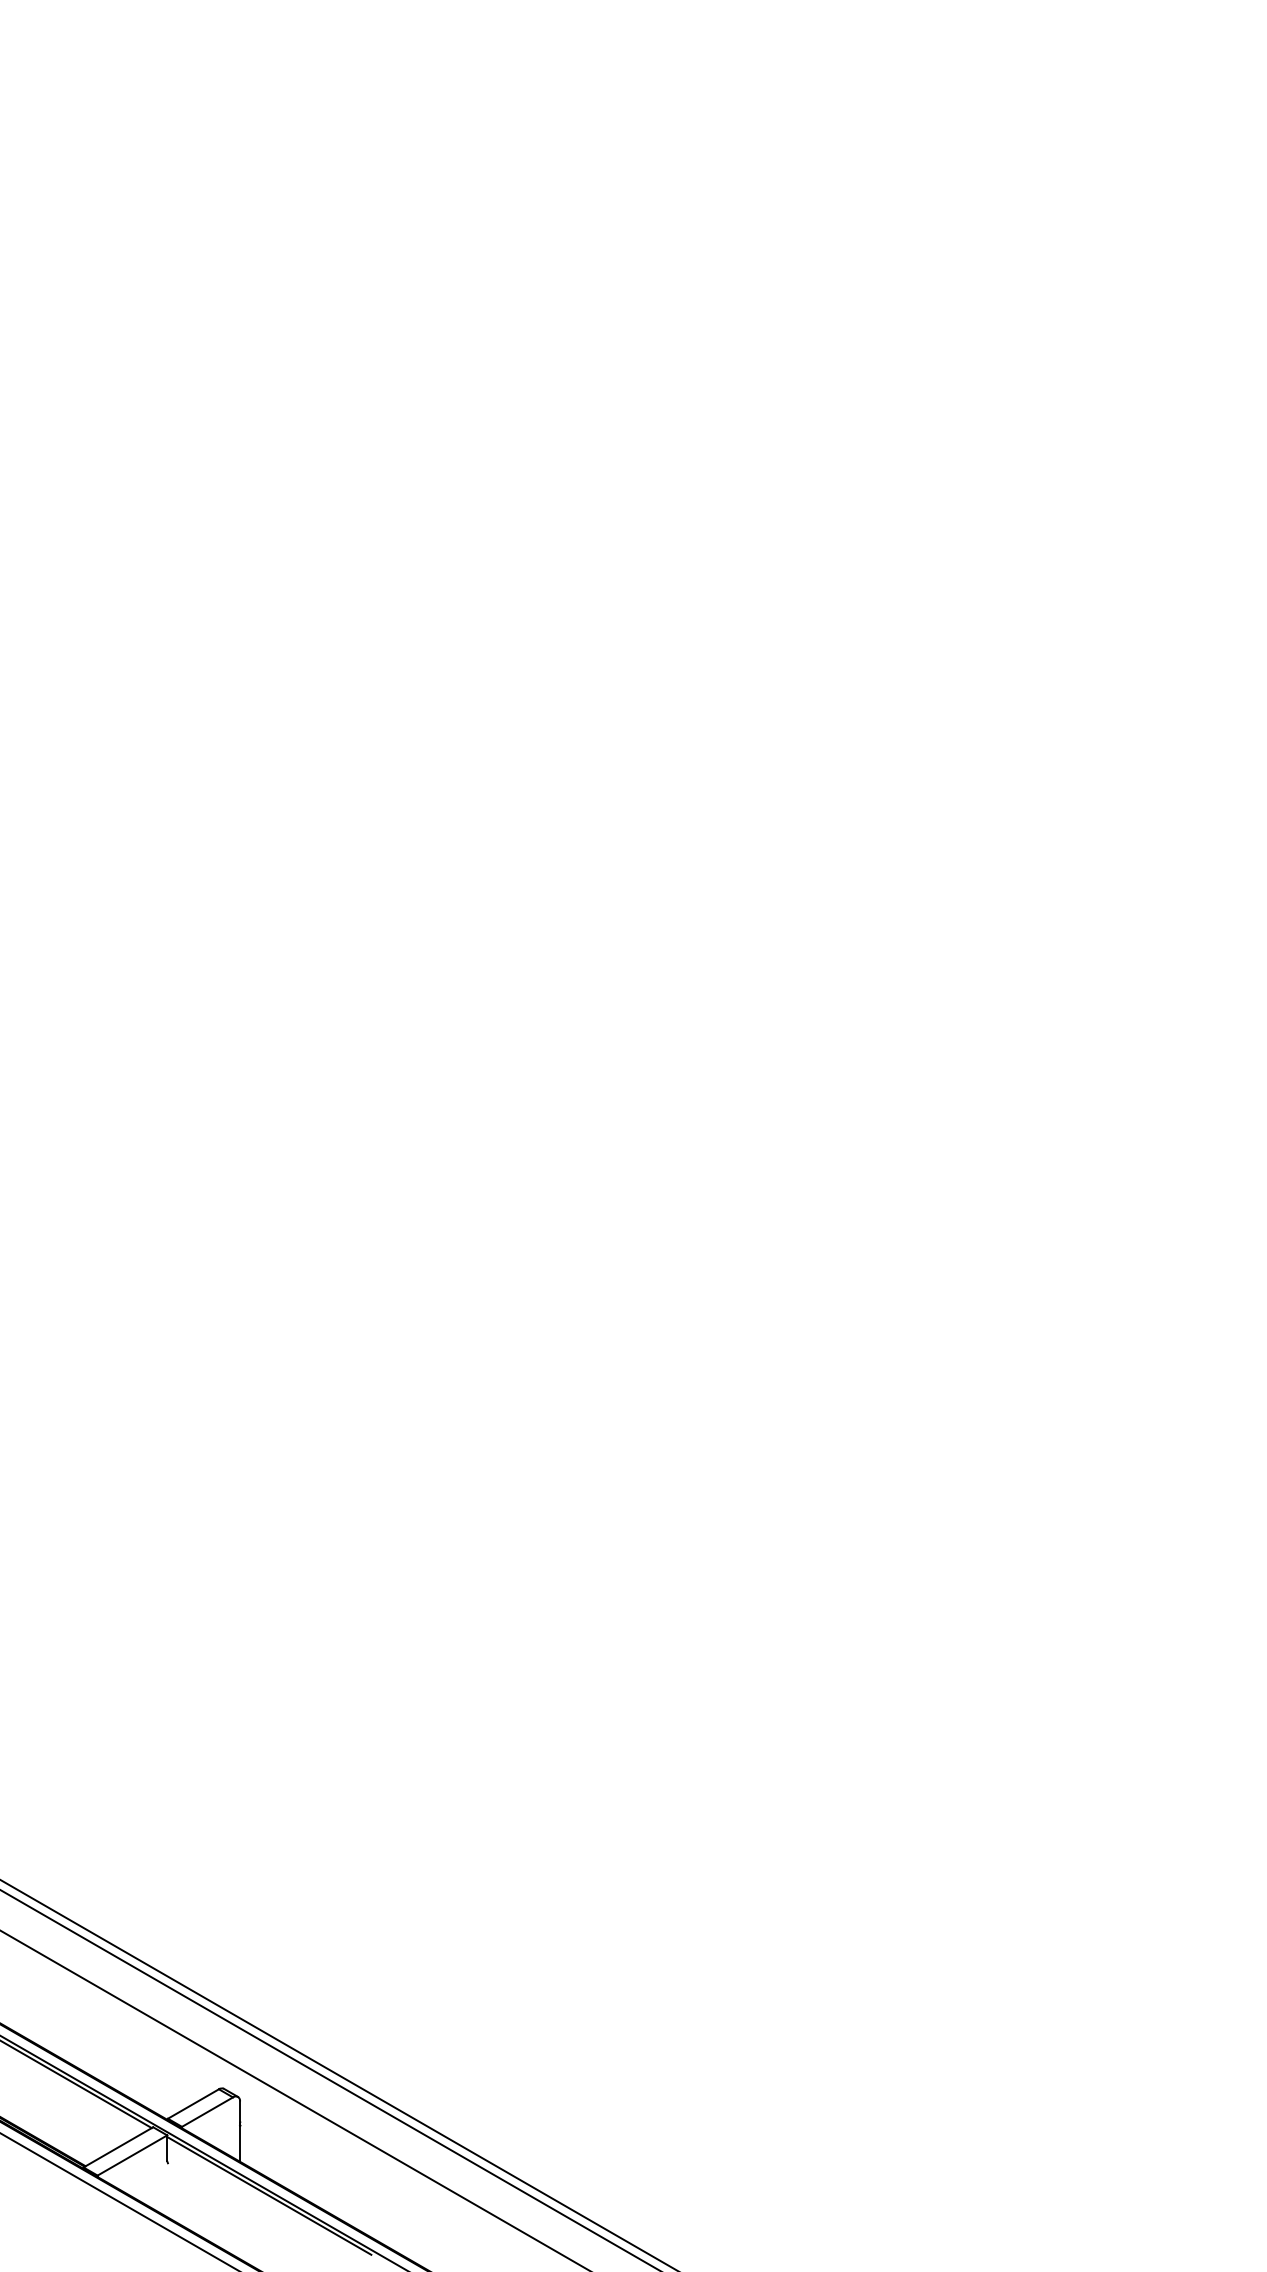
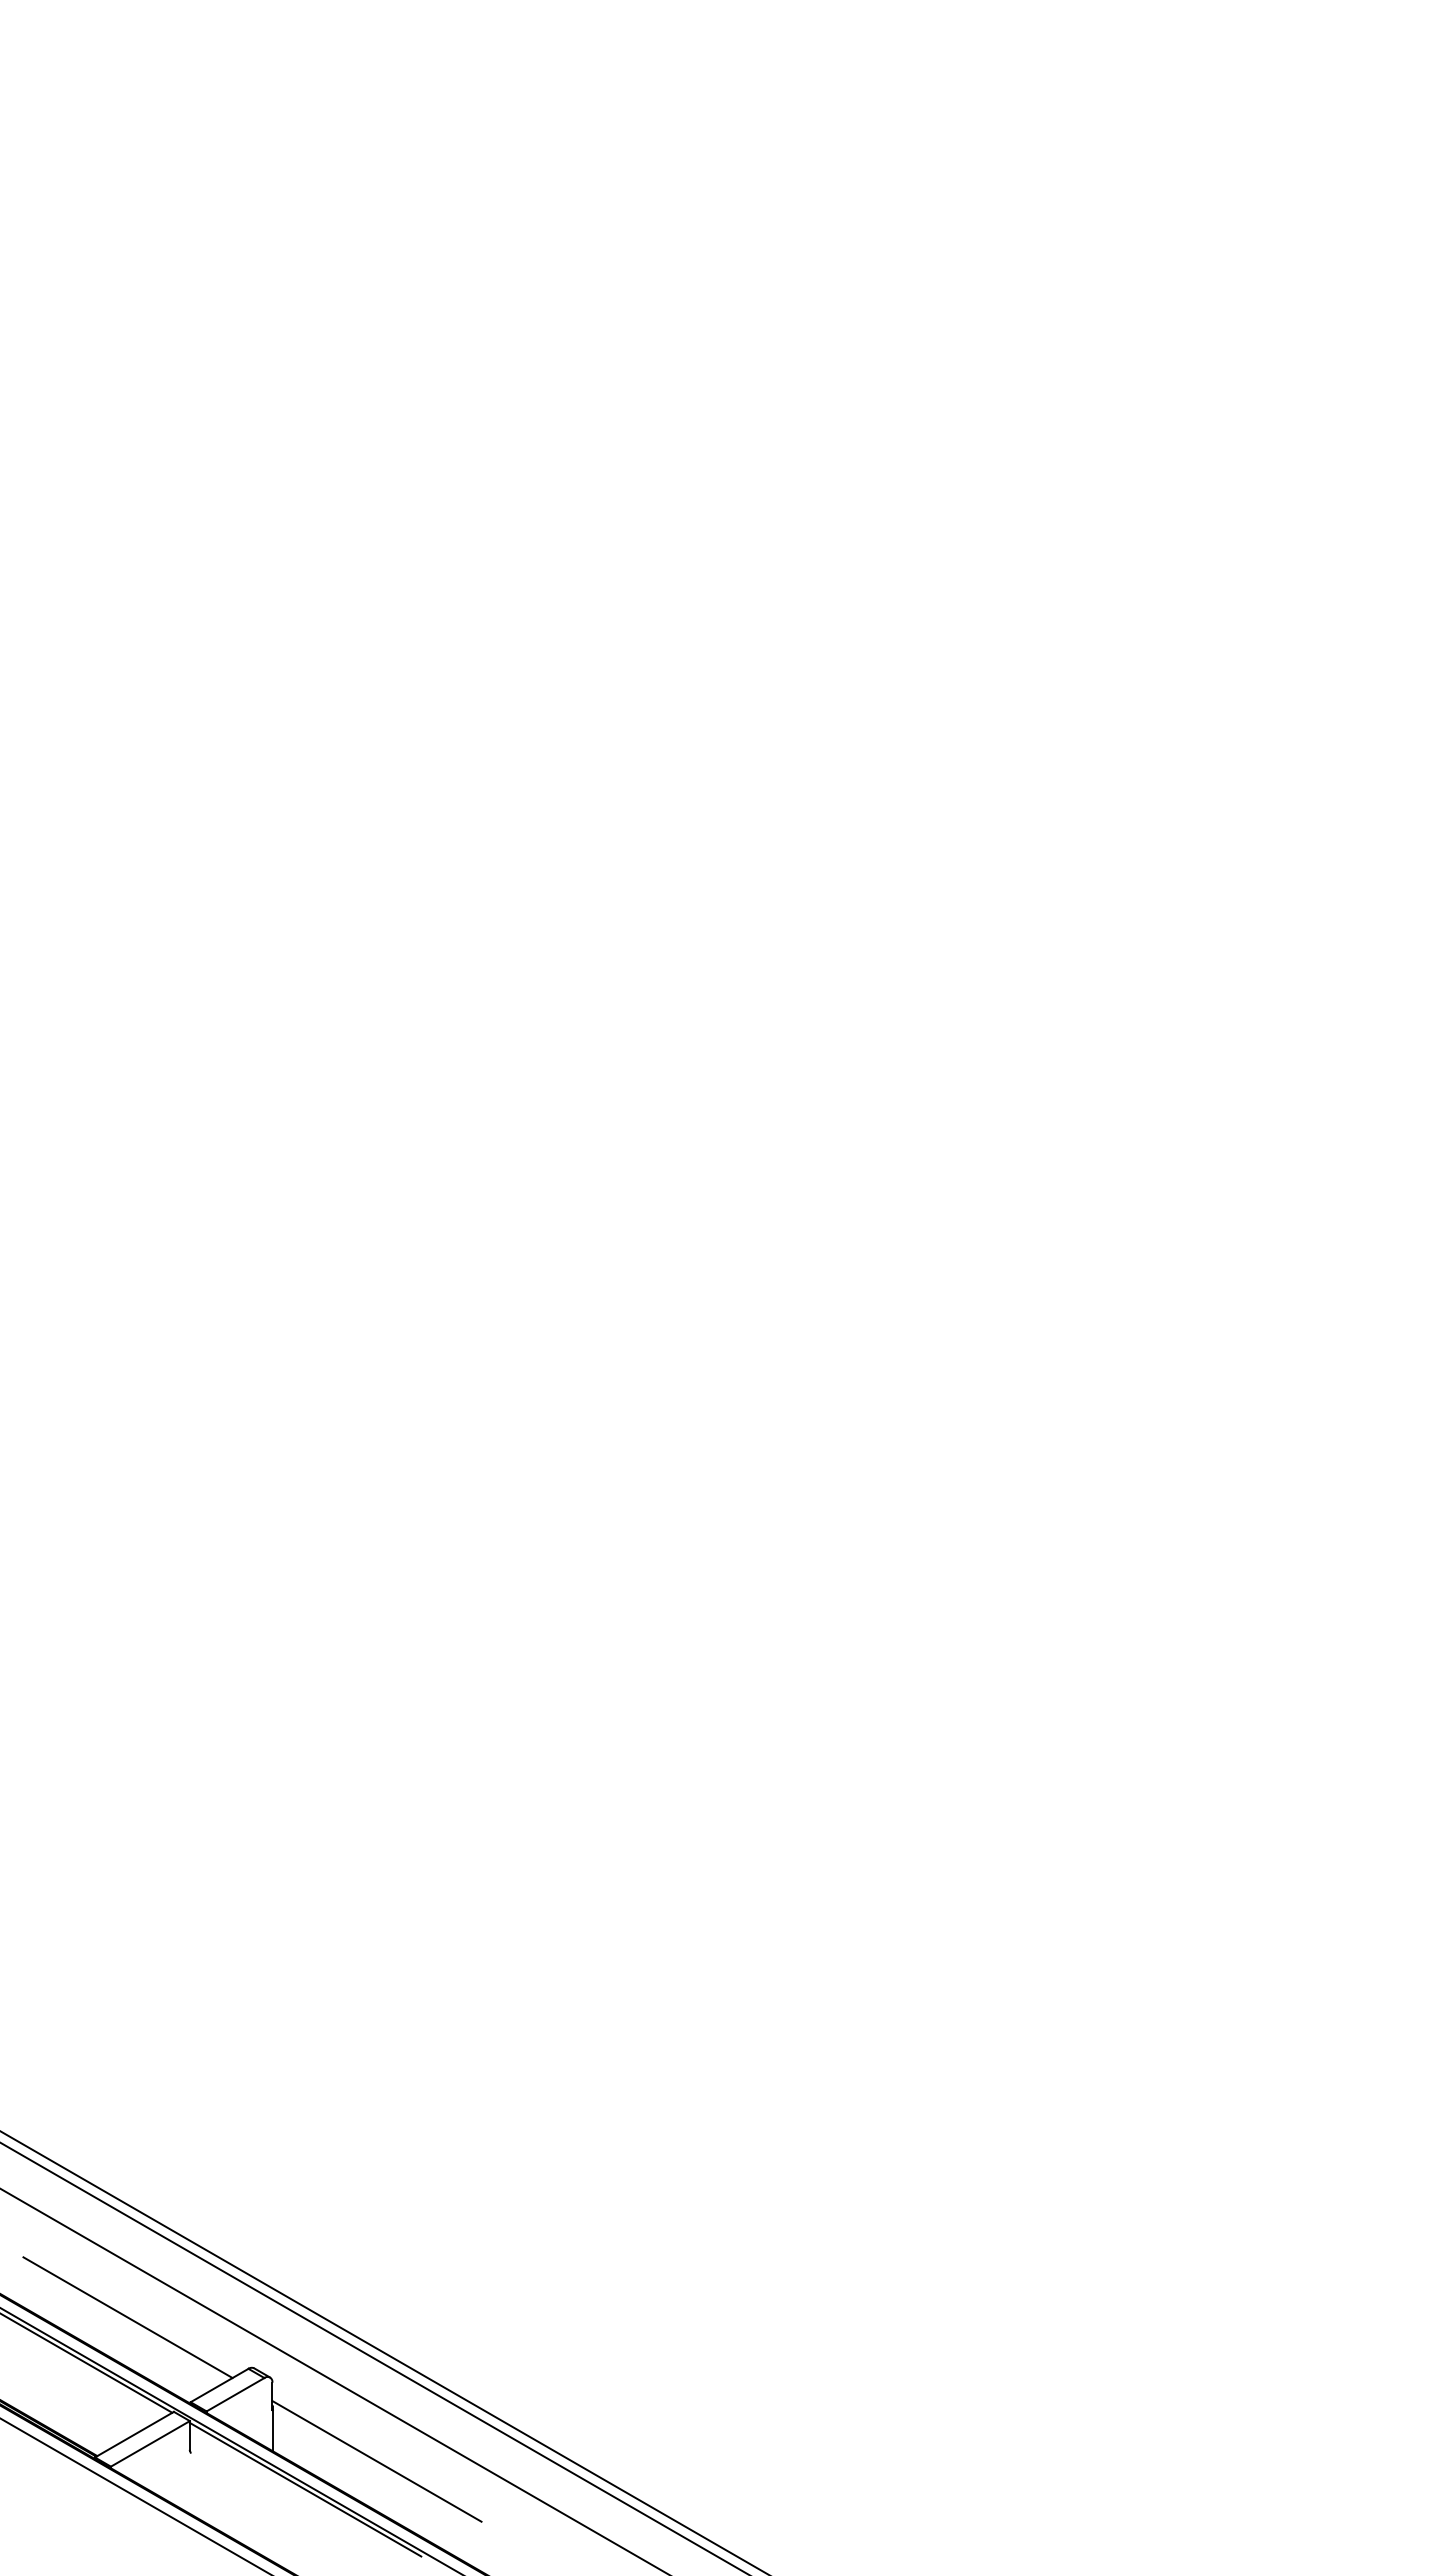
line: (112, 2044) -> (127, 2317), added
line: (331, 2171) -> (376, 2461), added

